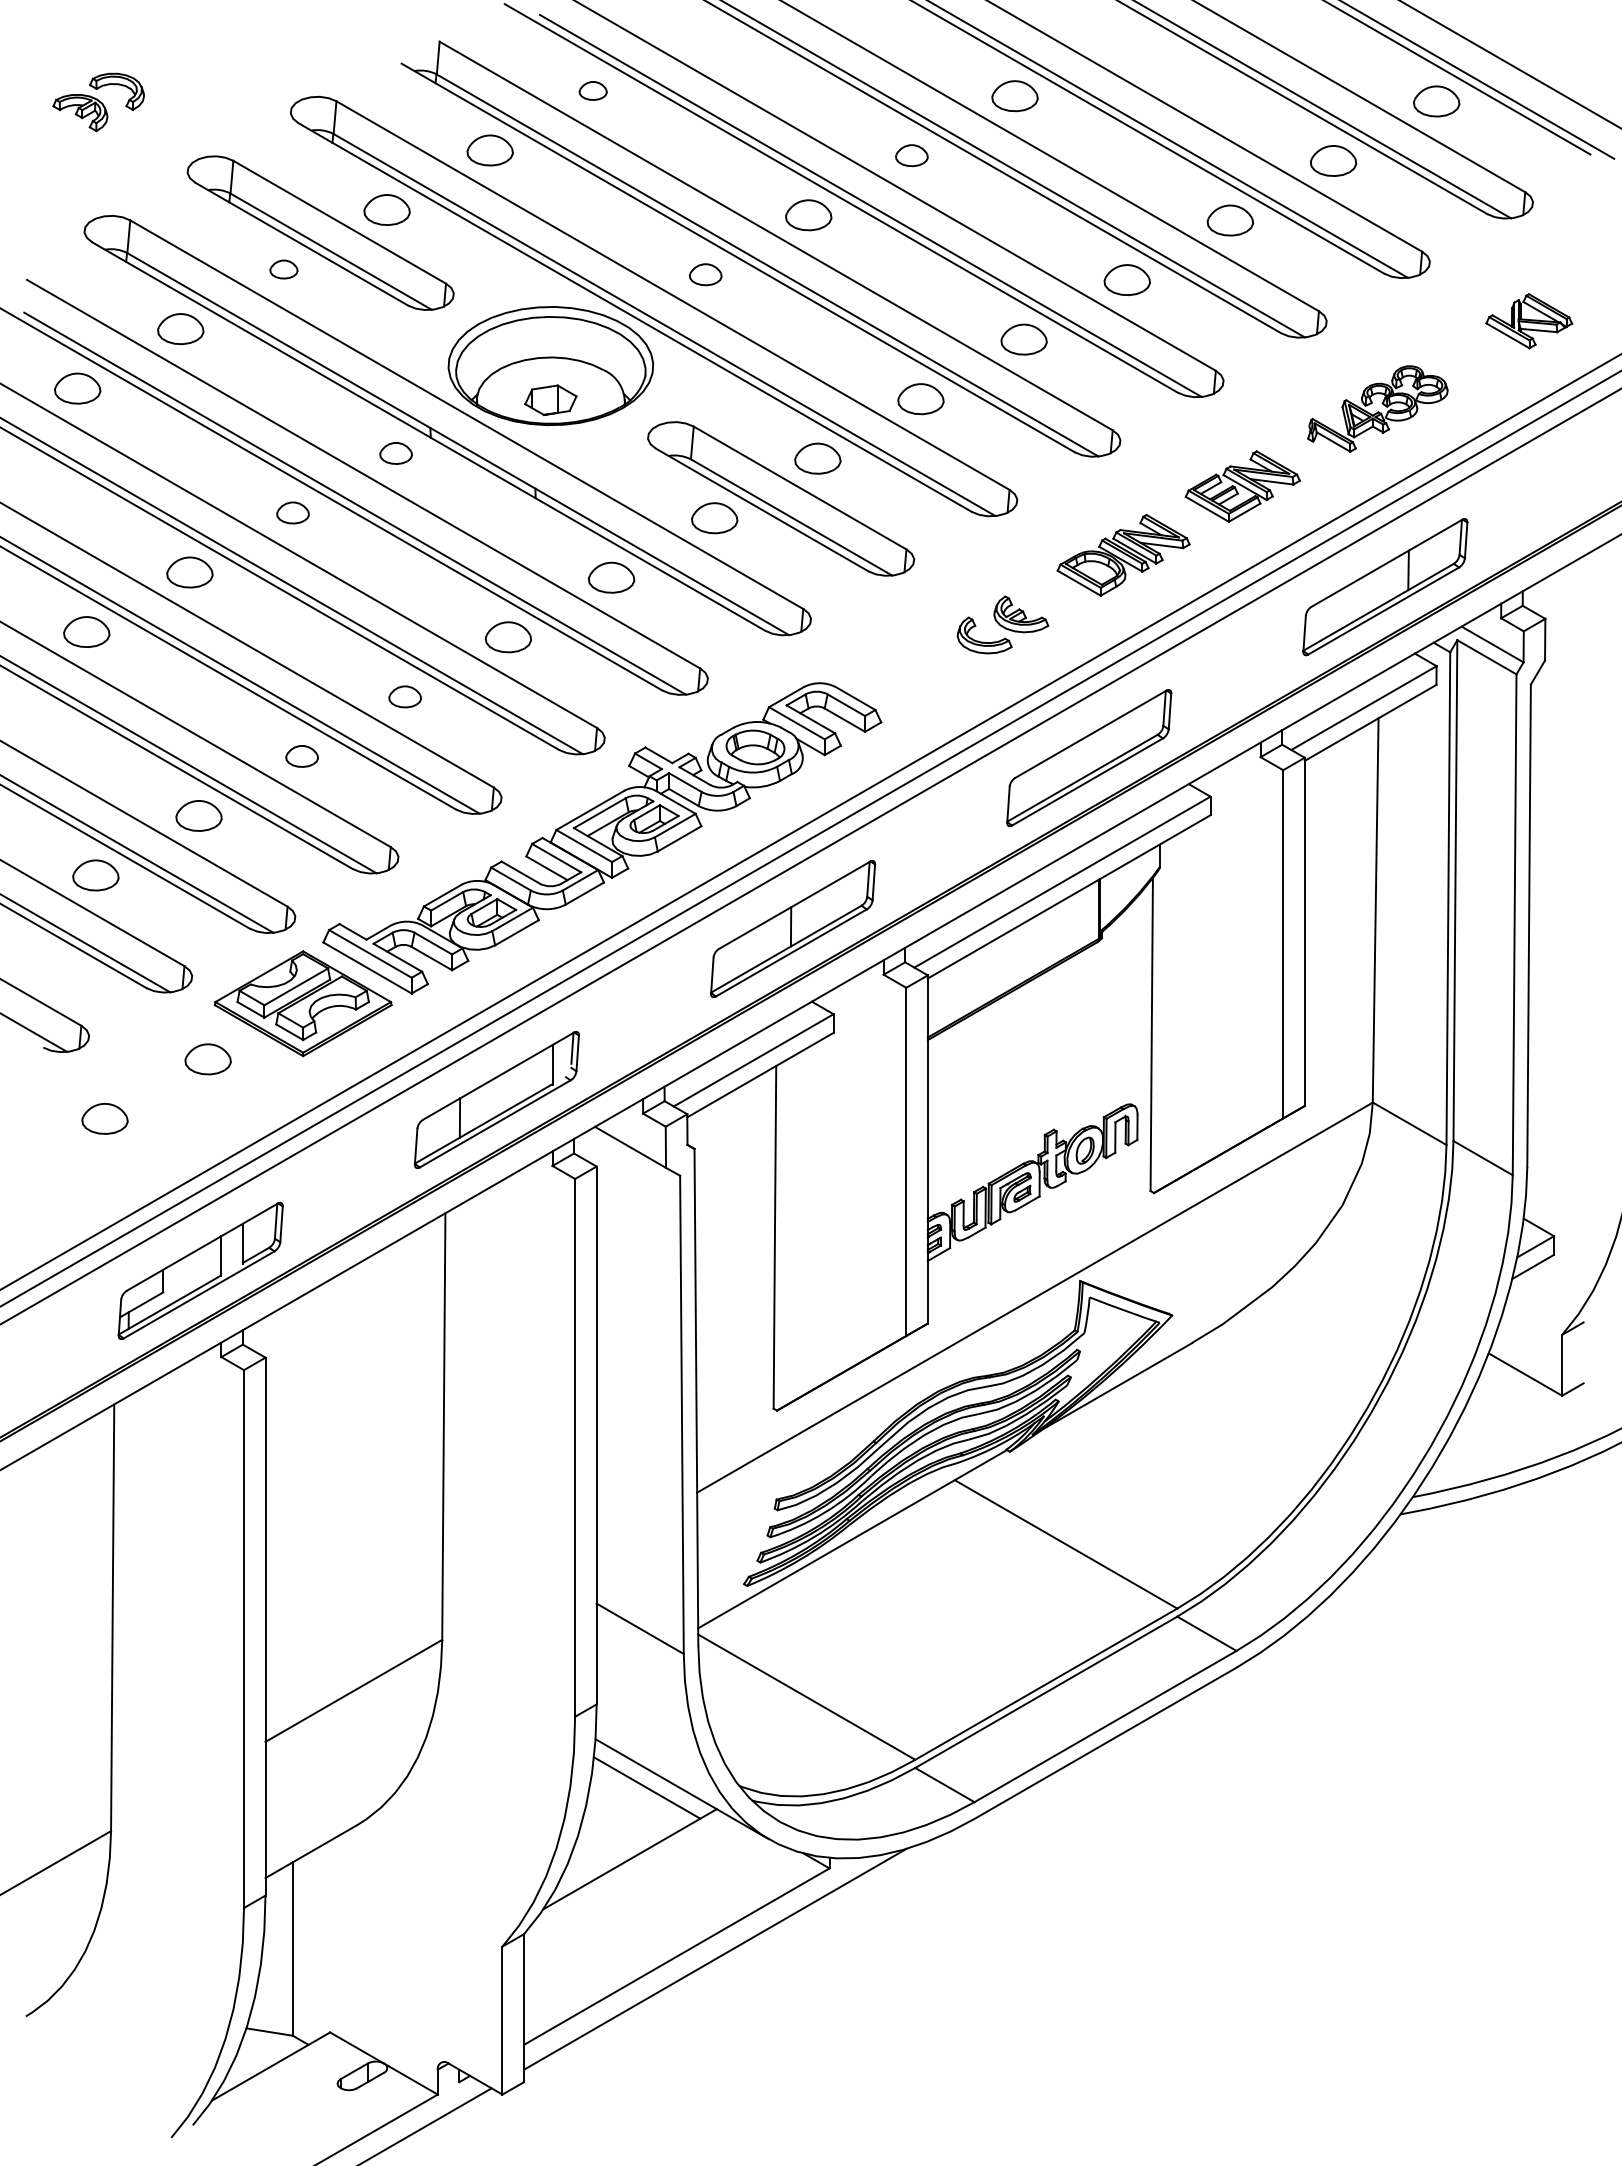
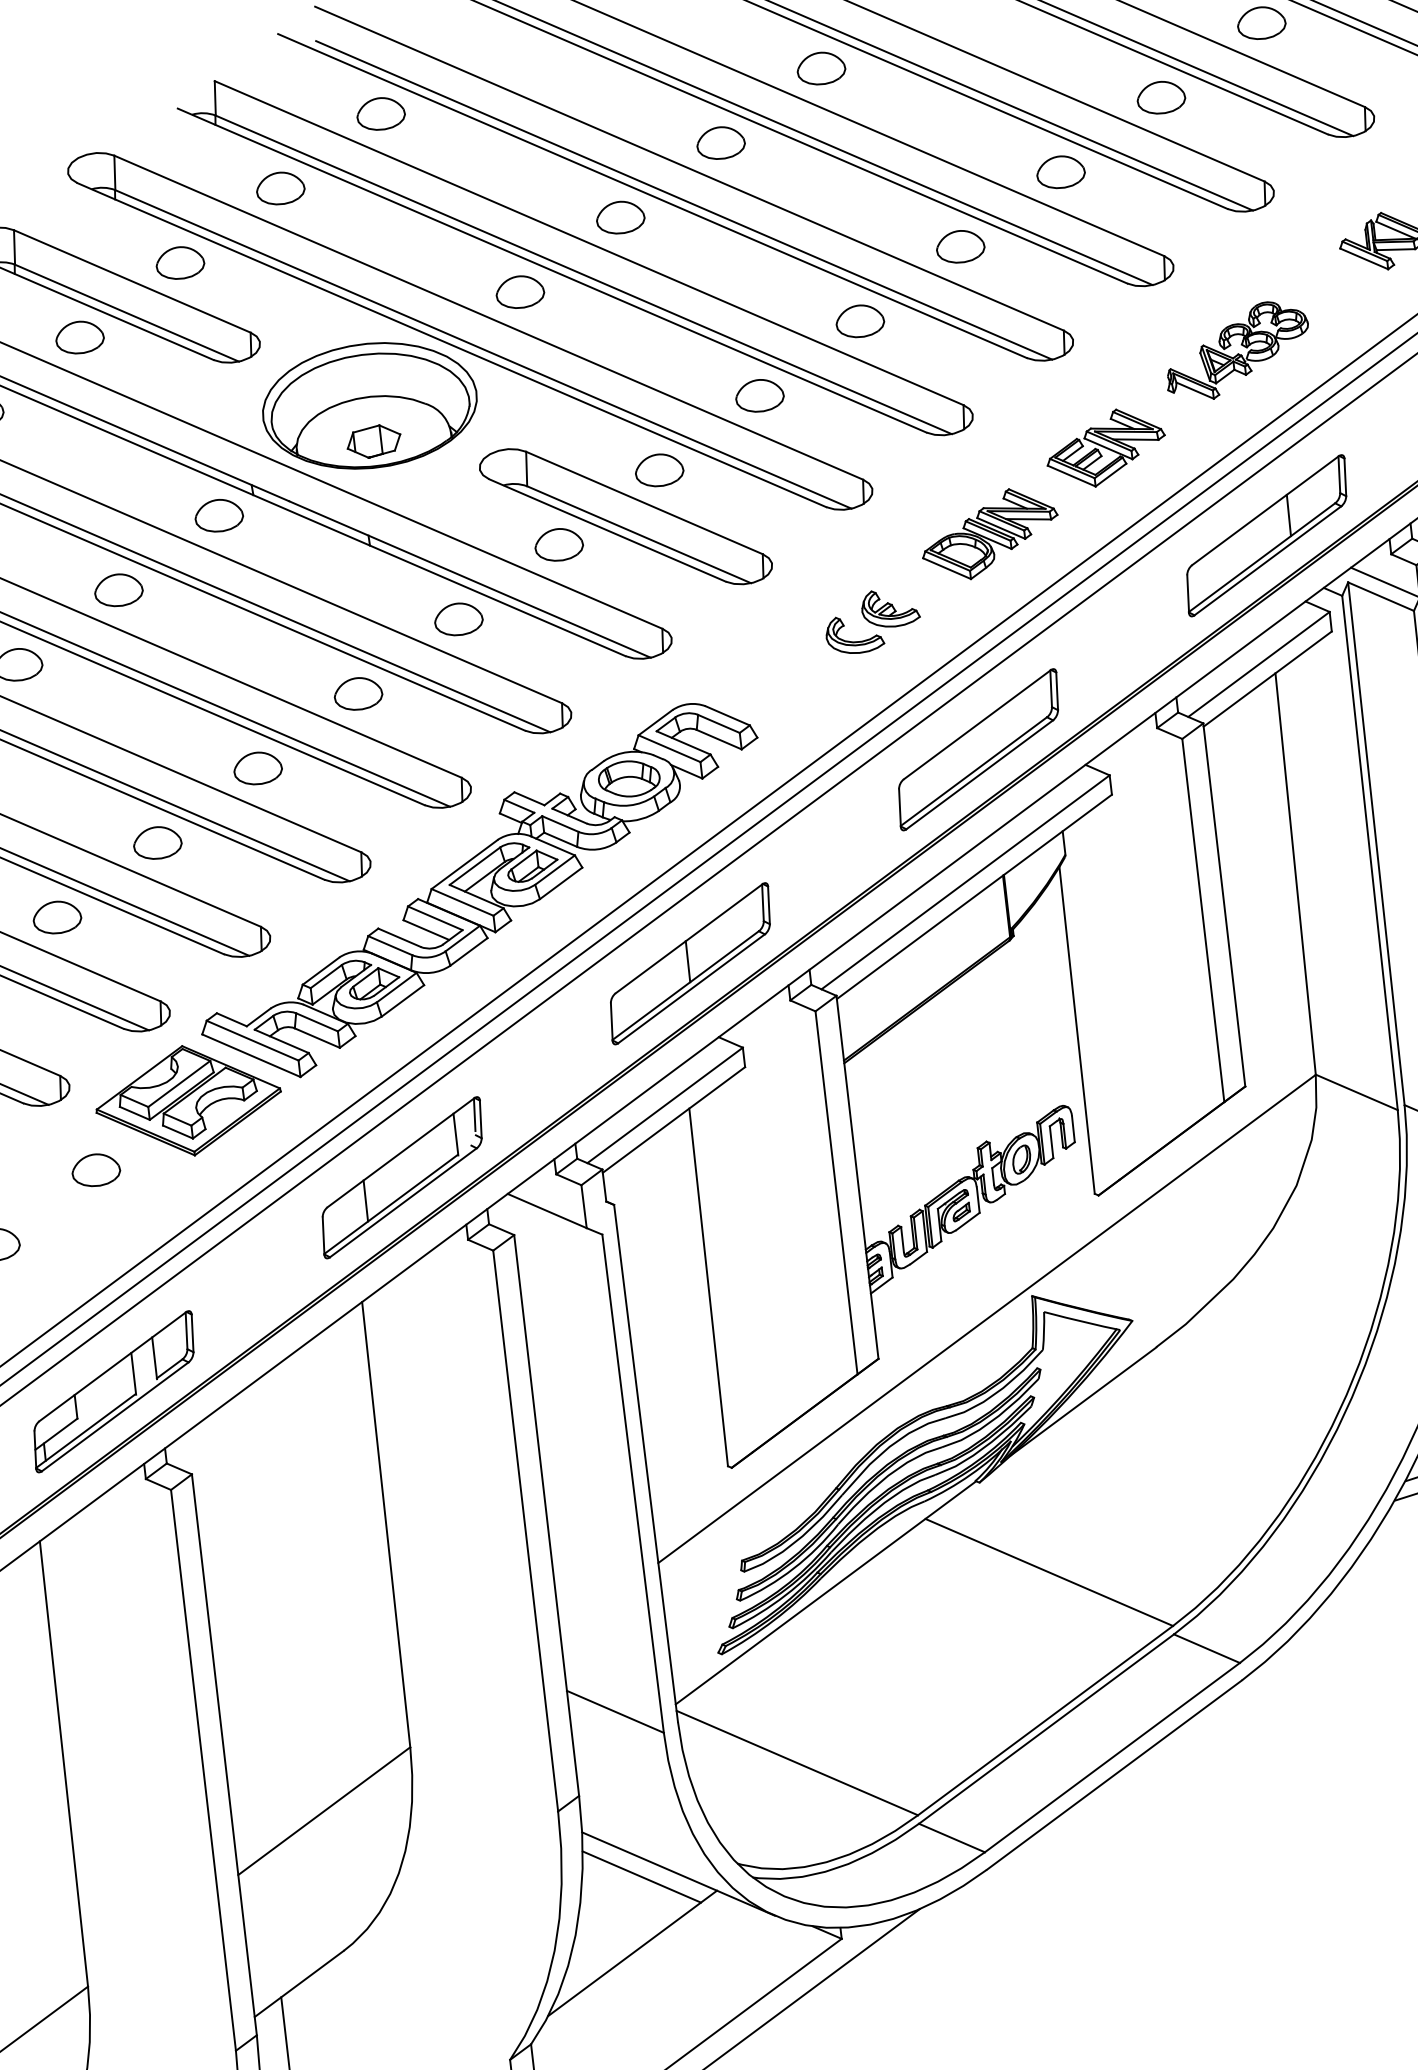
part: (592, 90) -> (380, 113), size x1.67
part: (911, 155) -> (720, 142), size x1.43
part: (283, 269) -> (79, 337), size x1.67
part: (705, 274) -> (520, 291), size x1.43
part: (395, 453) -> (218, 515), size x1.43
part: (292, 512) -> (118, 589), size x1.43
part: (404, 696) -> (257, 768), size x1.43
part: (301, 756) -> (156, 843), size x1.43

